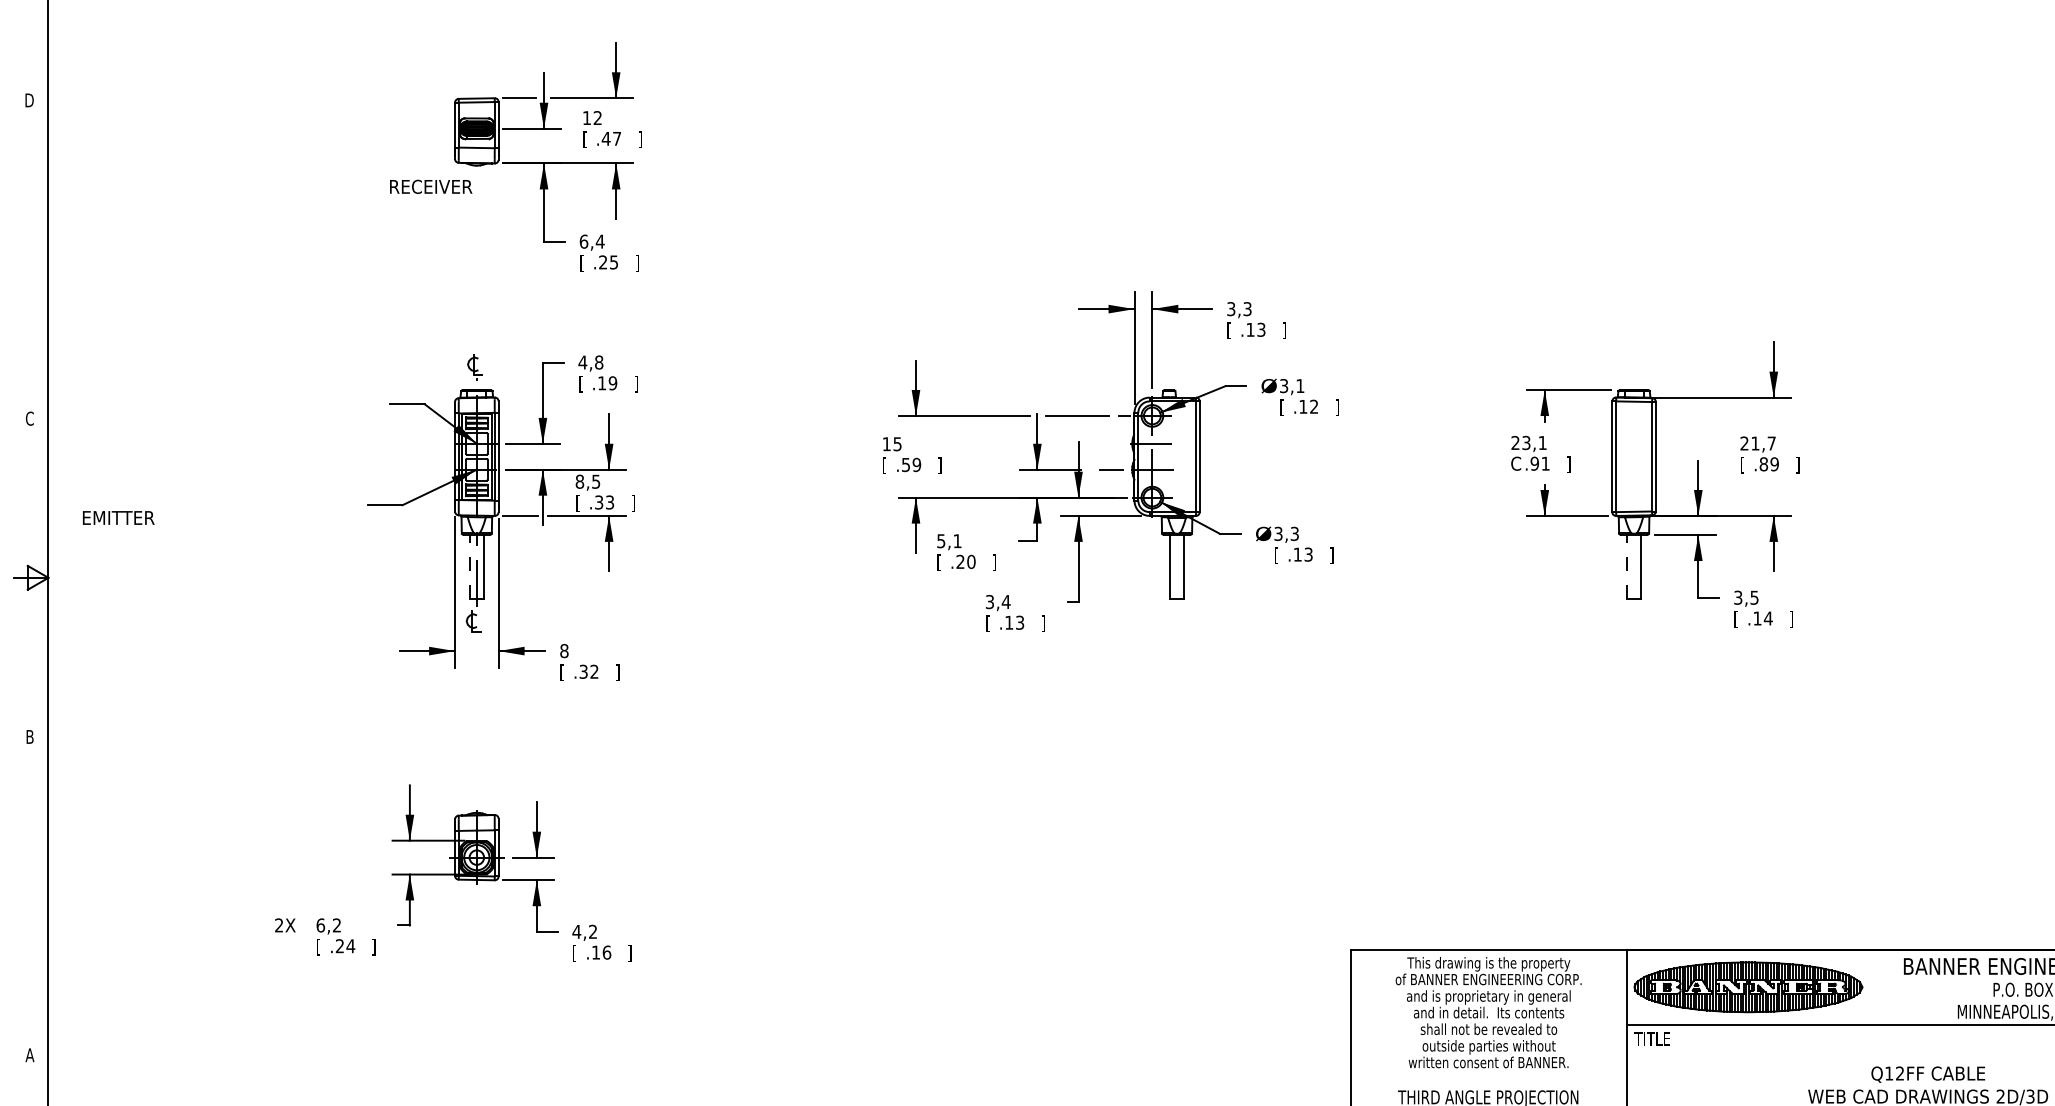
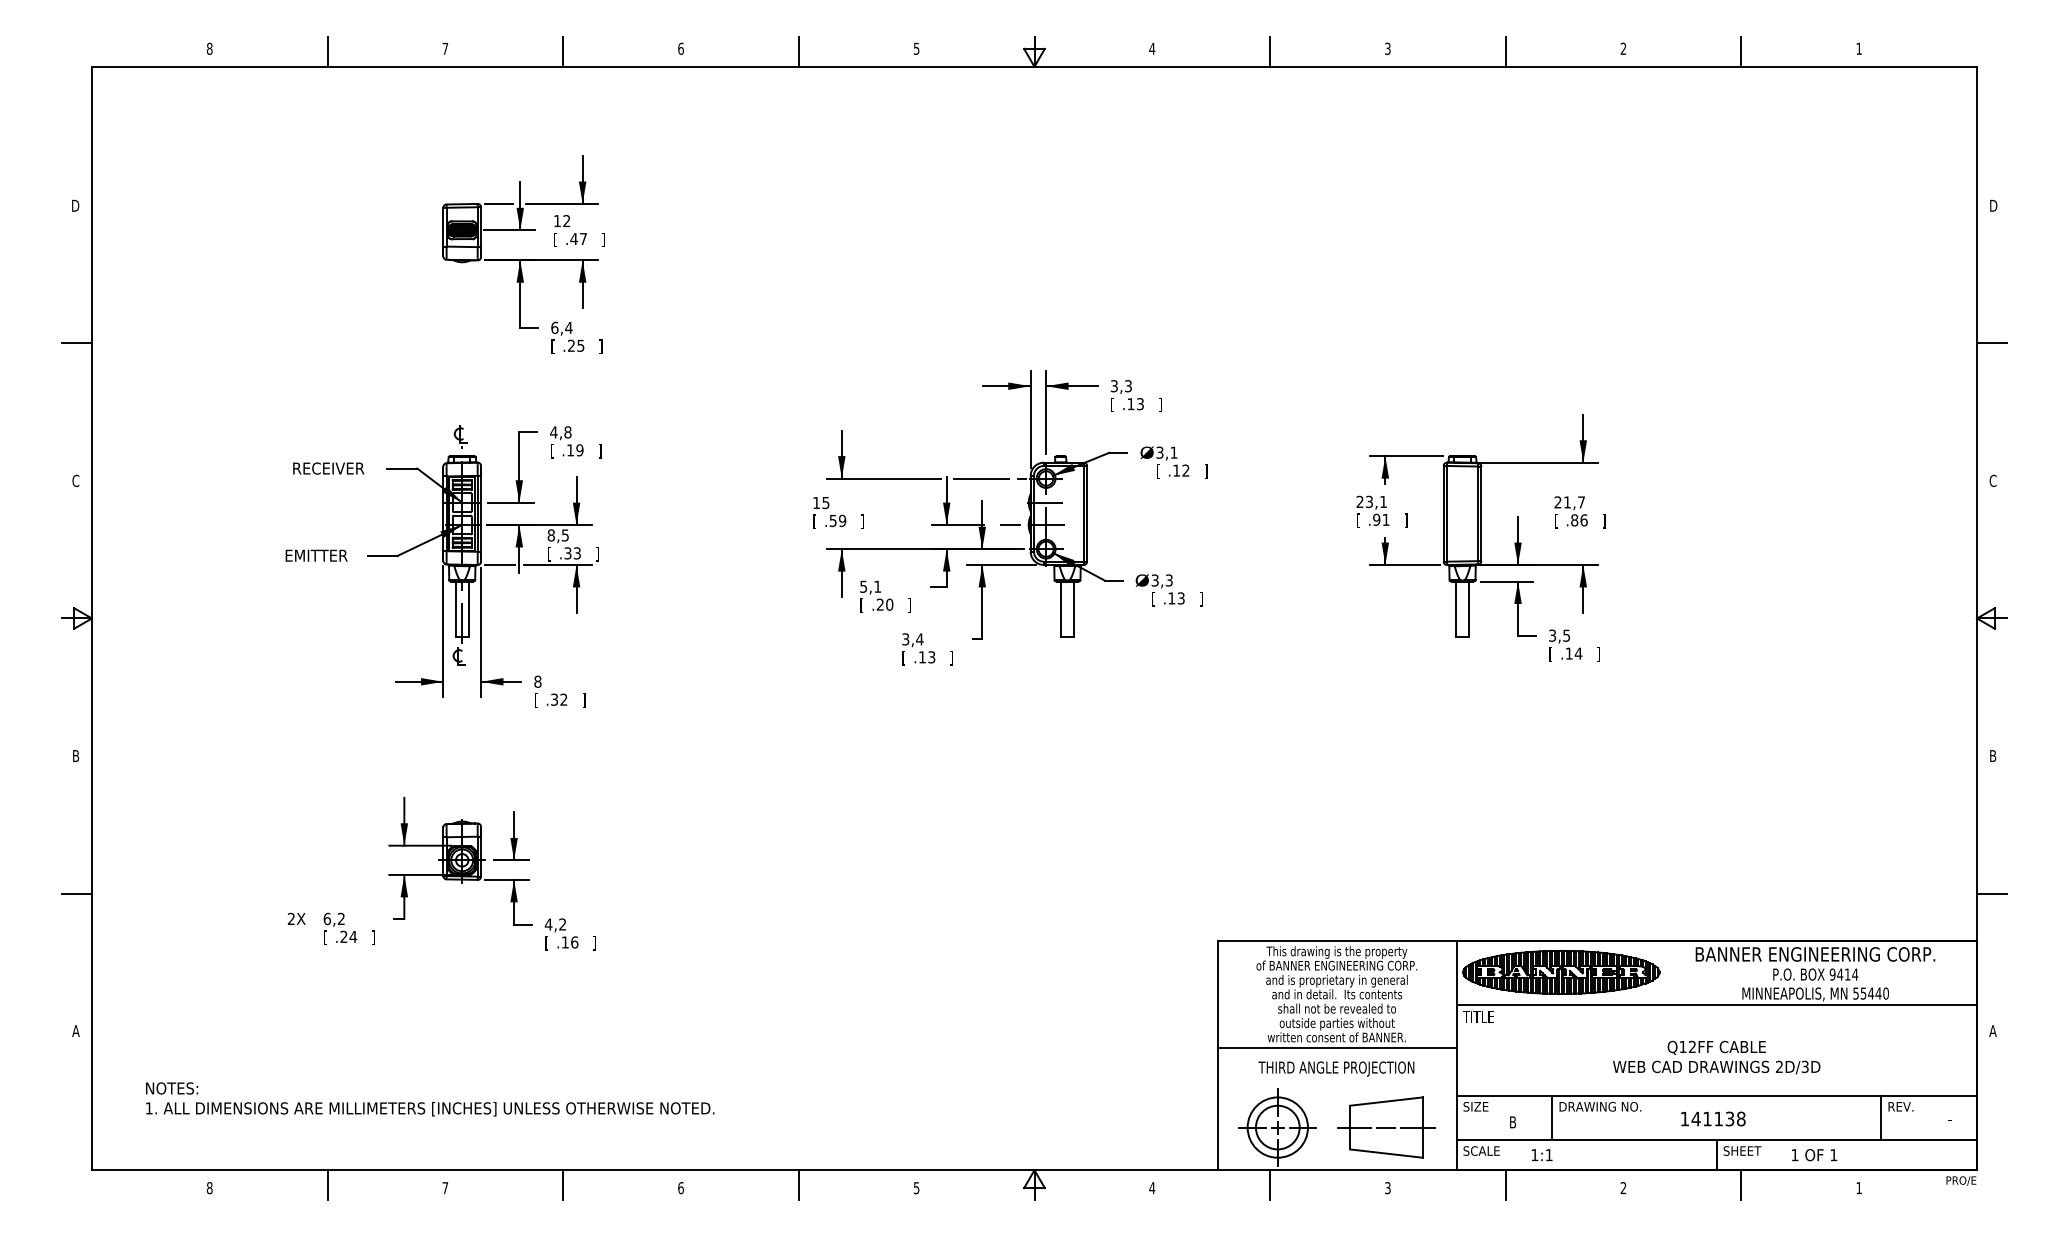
text: (430, 186) -> (328, 468), moved
line: (30, 259) -> (76, 343), added
text: (1516, 464) -> (1360, 520), C -> [
text: (1774, 464) -> (1583, 520), .89 -> .86
text: (118, 517) -> (316, 555), moved
line: (469, 567) -> (455, 609), dashed -> solid
line: (1627, 567) -> (1456, 609), dashed -> solid
line: (30, 895) -> (76, 893), added
line: (1488, 1075) -> (1336, 1048), added

